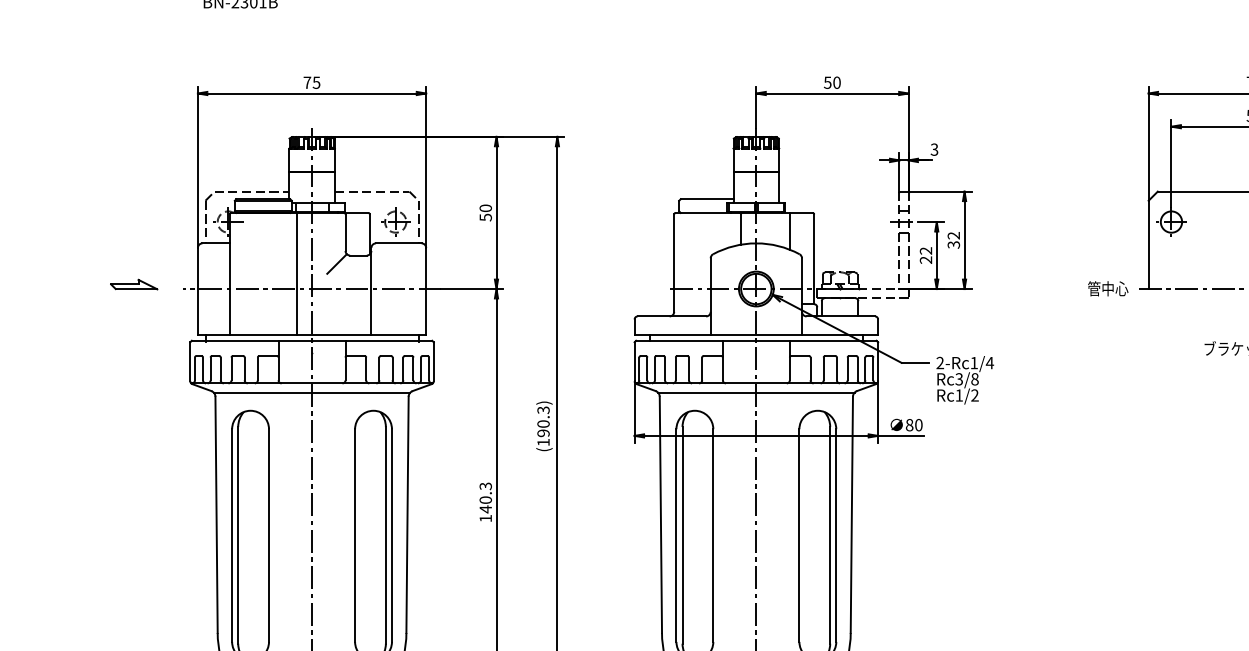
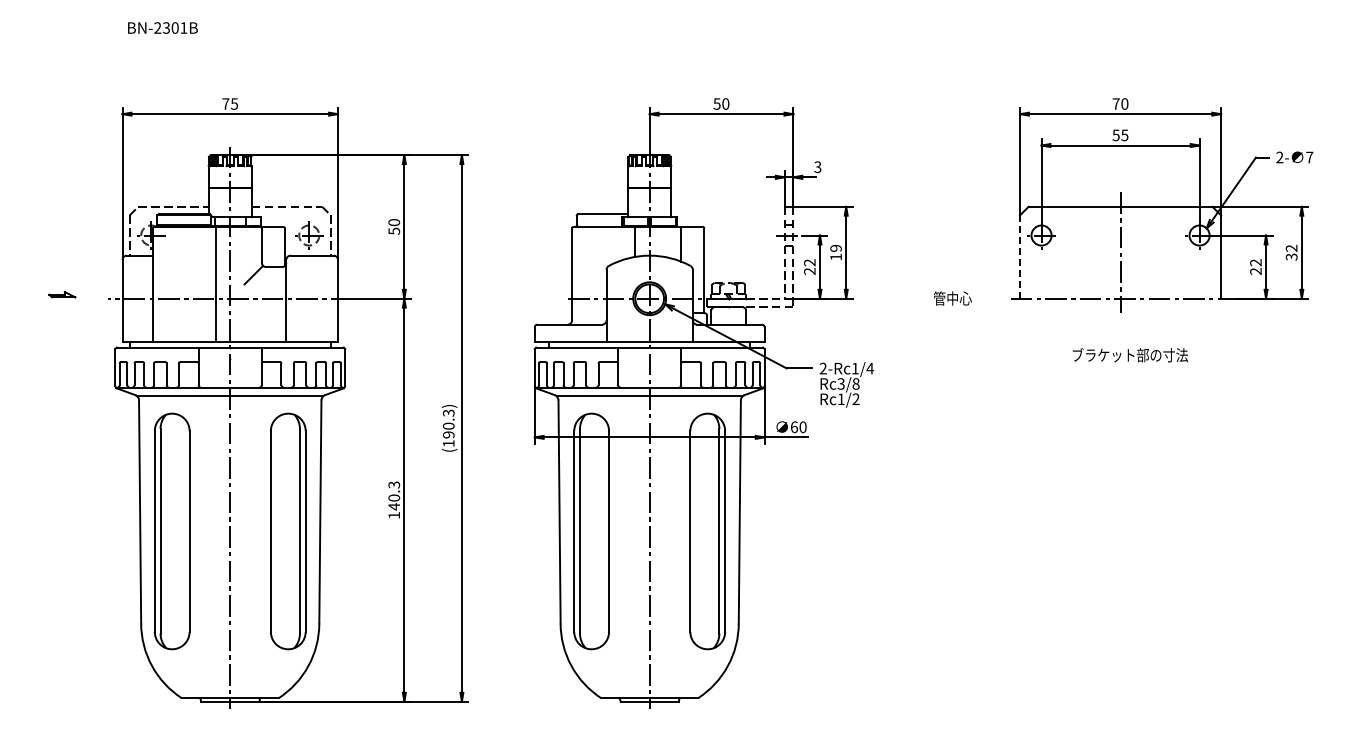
text: (953, 240) -> (835, 252), 32 -> 19
line: (1149, 245) -> (1020, 257), solid -> dashed
part: (134, 284) -> (62, 294), size x0.6
text: (1107, 288) -> (952, 298), moved
text: (909, 424) -> (794, 426), 80 -> 60

